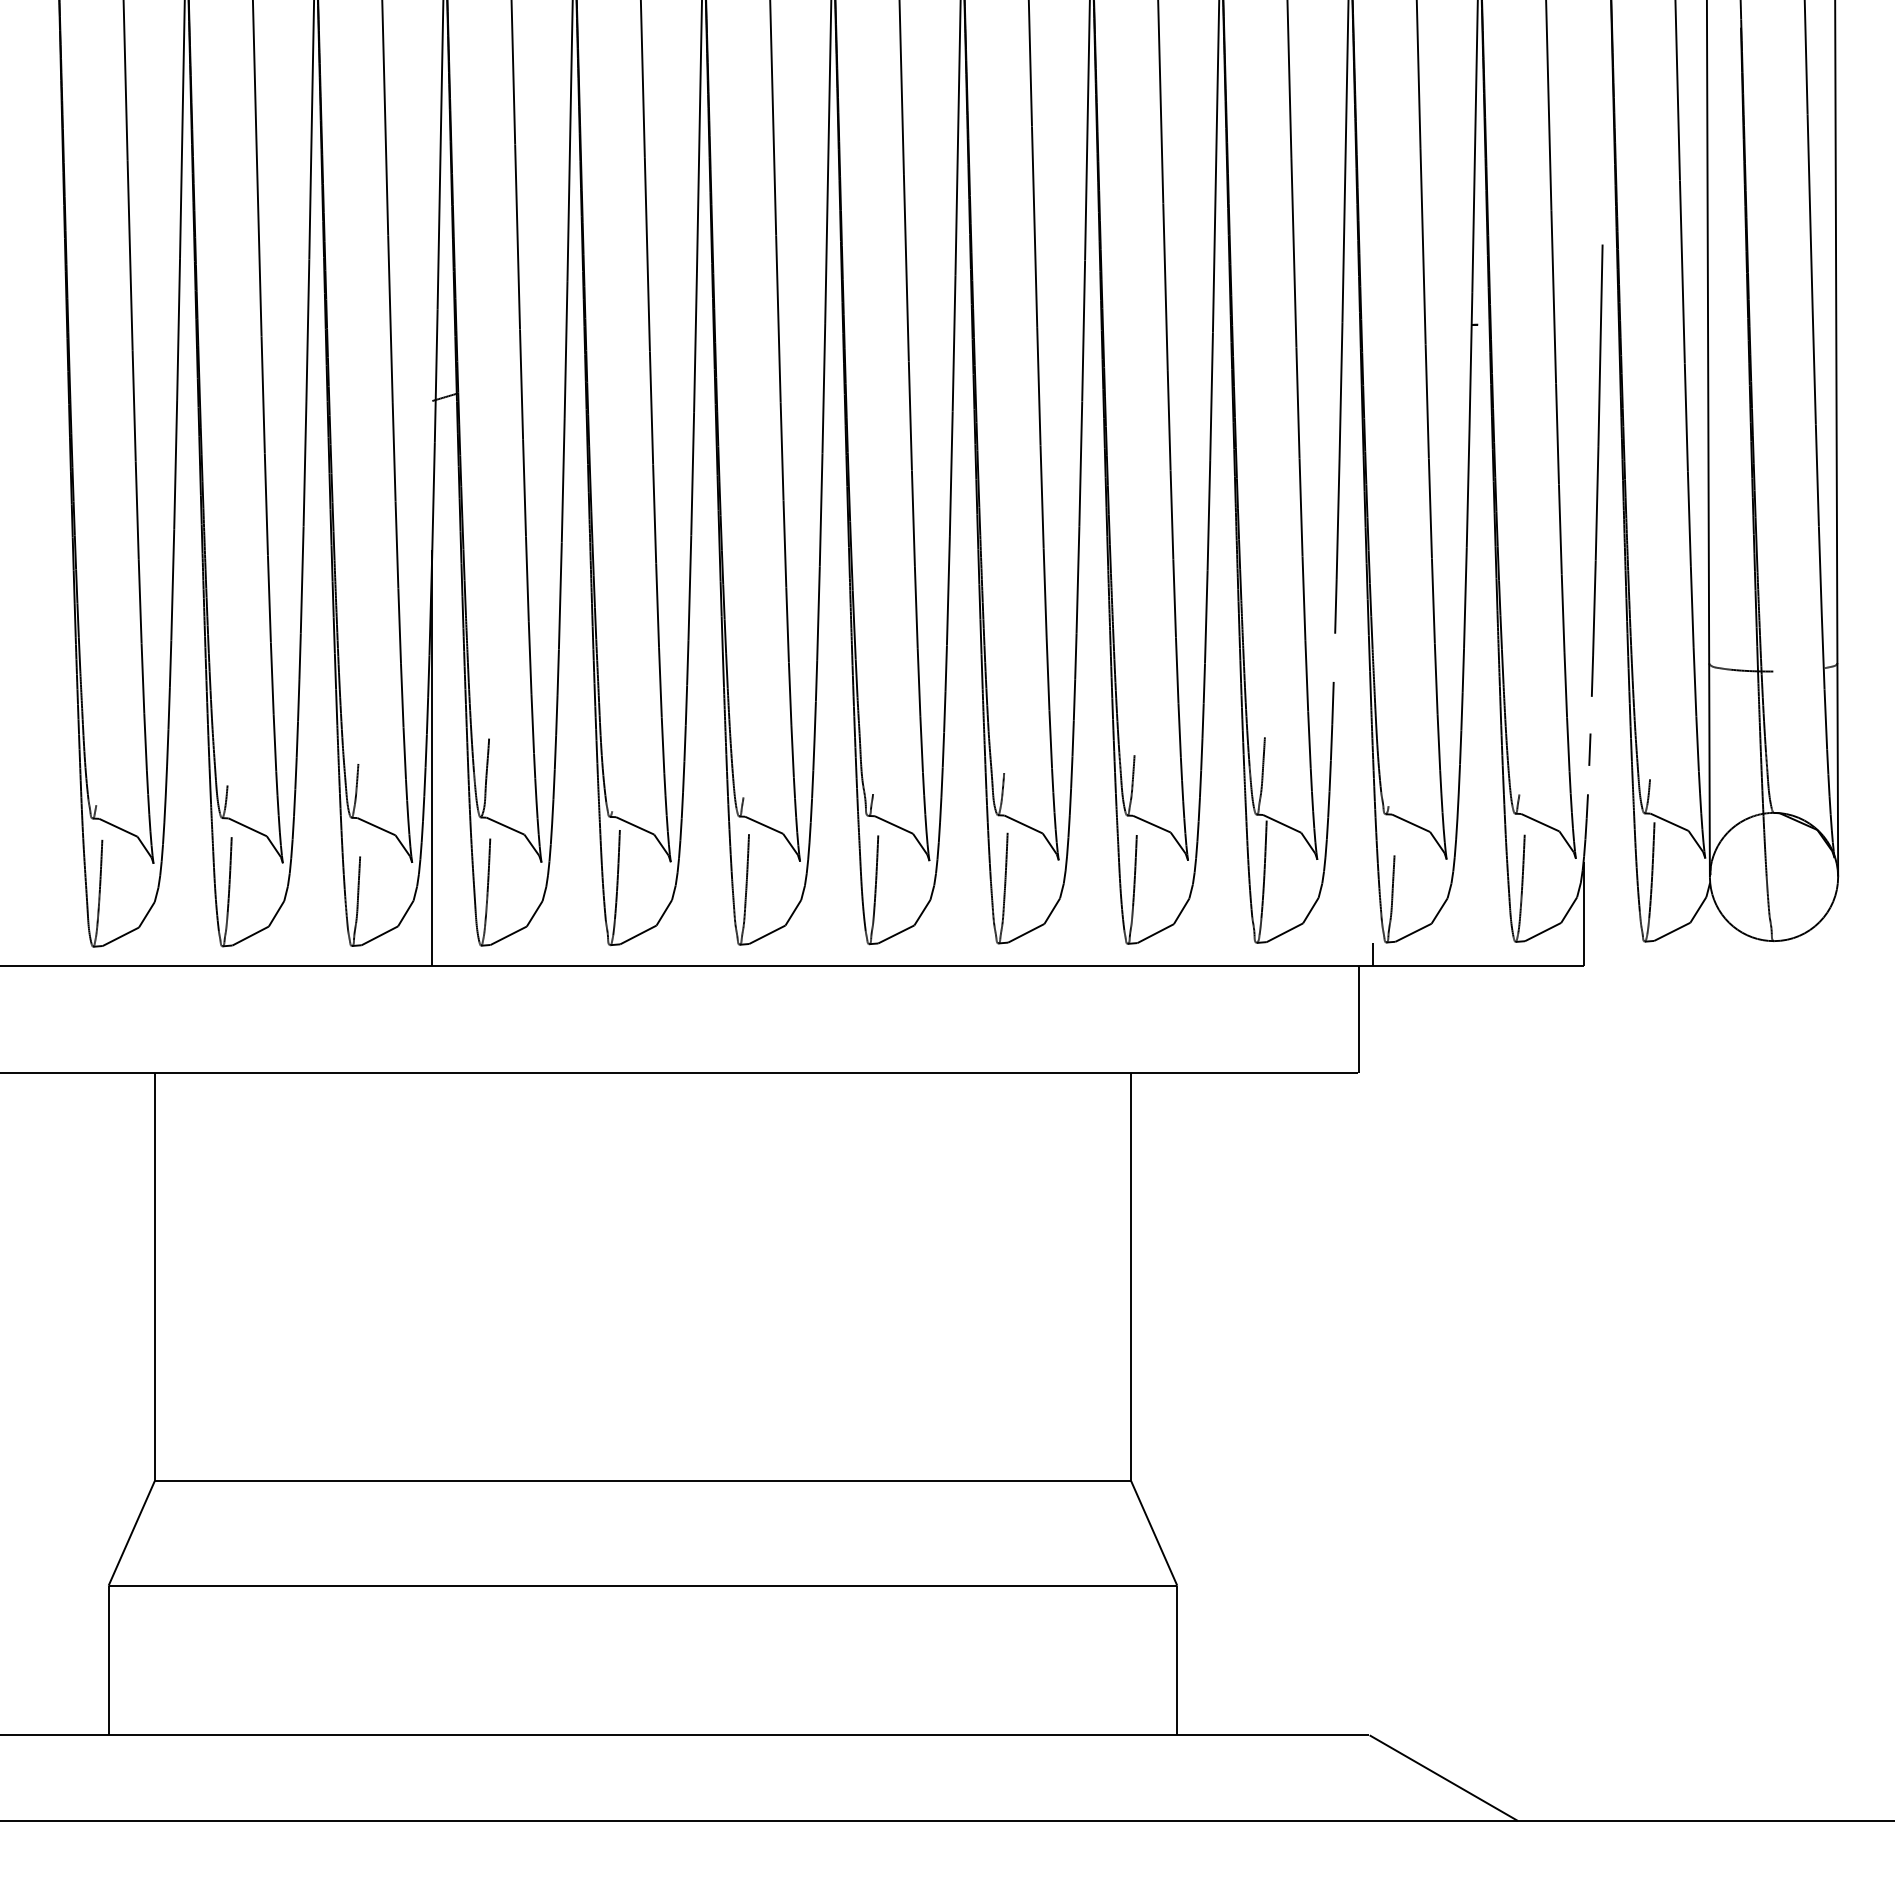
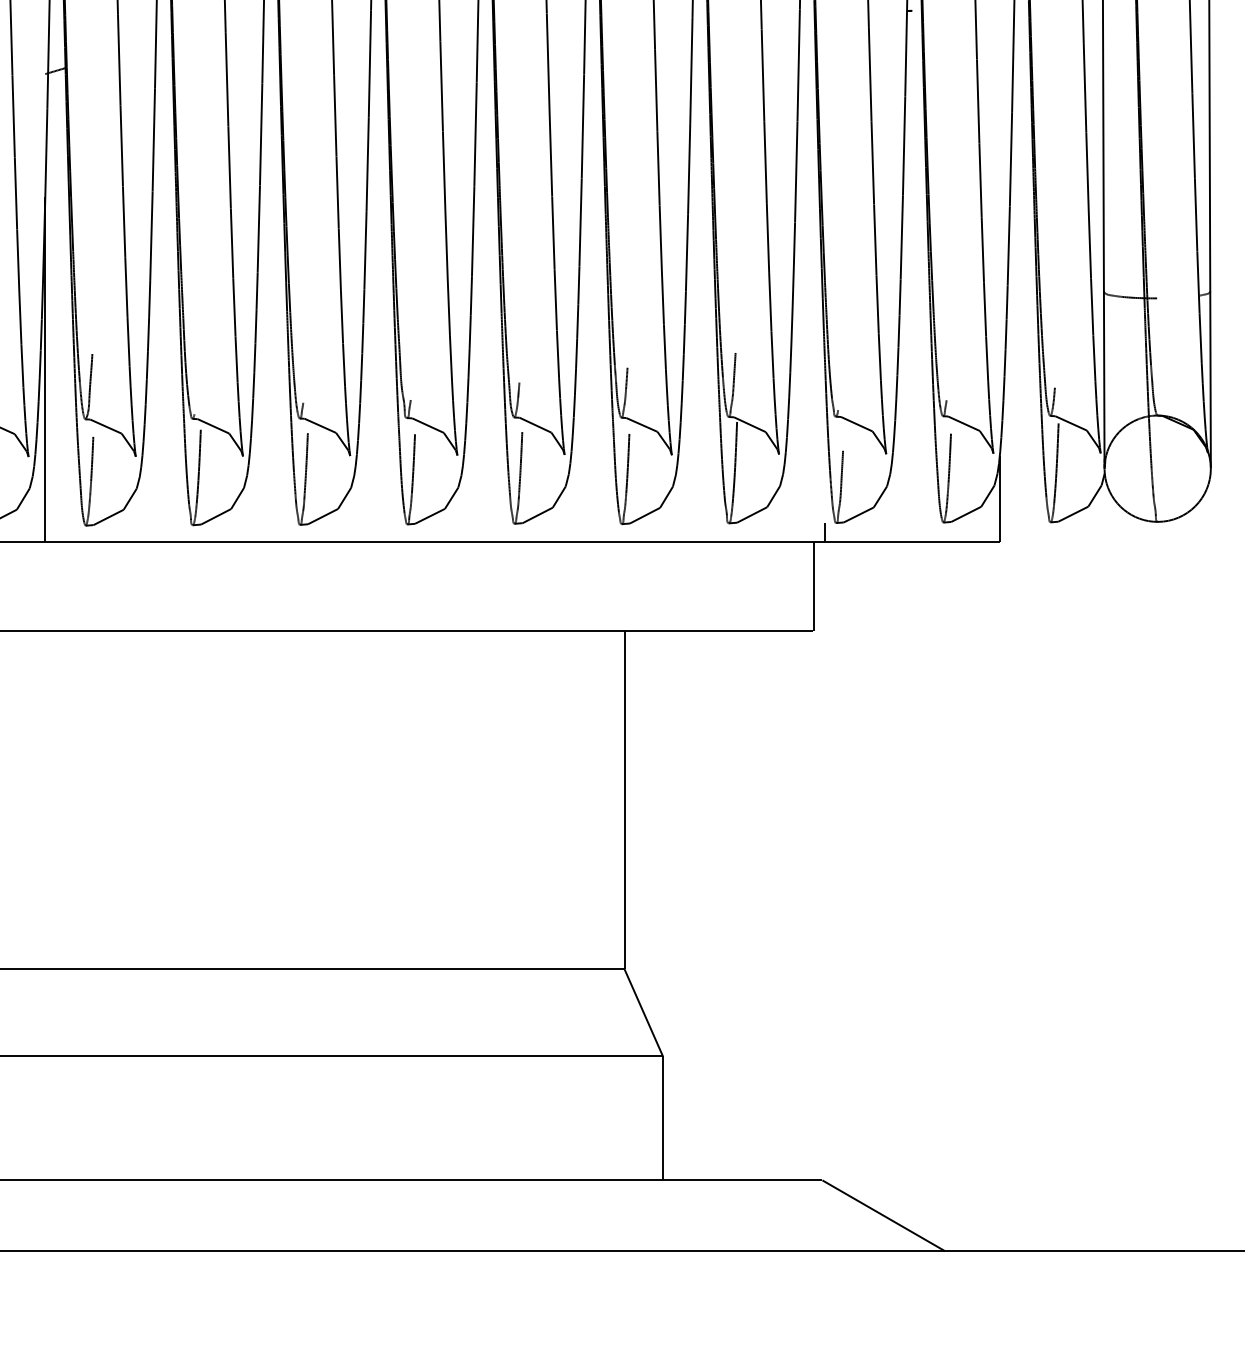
line: (1334, 657) -> (793, 286), added
line: (1590, 714) -> (1005, 334), added
line: (1588, 779) -> (1003, 387), added

